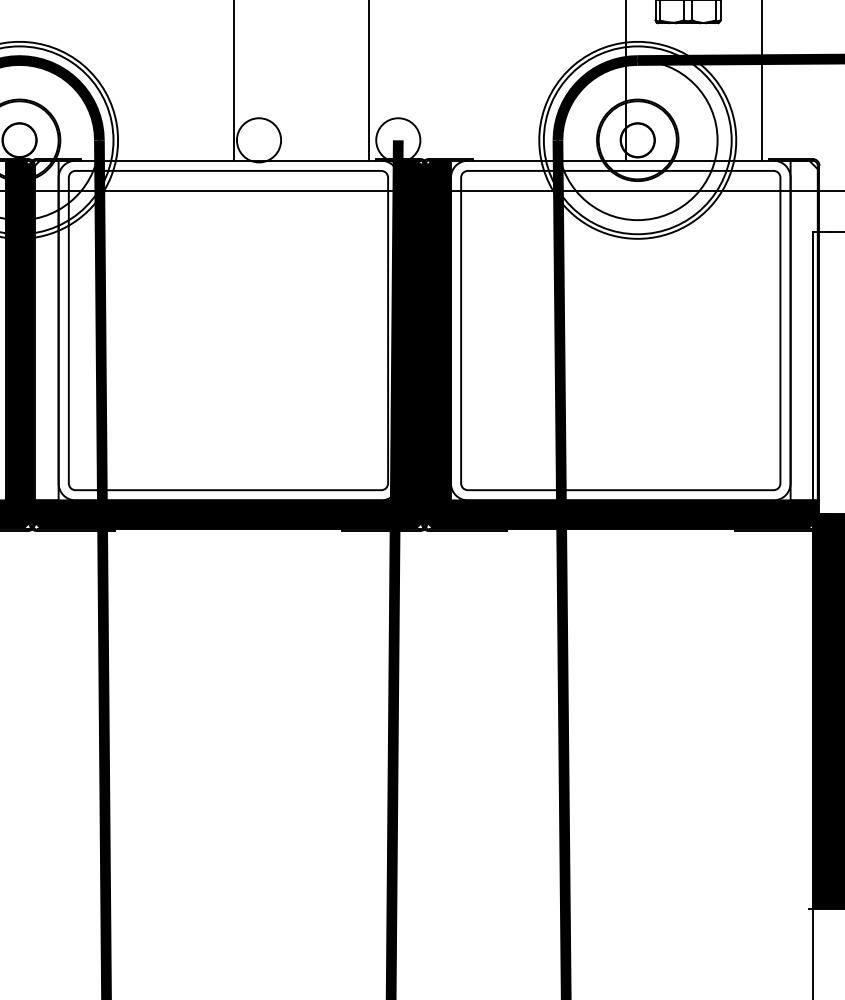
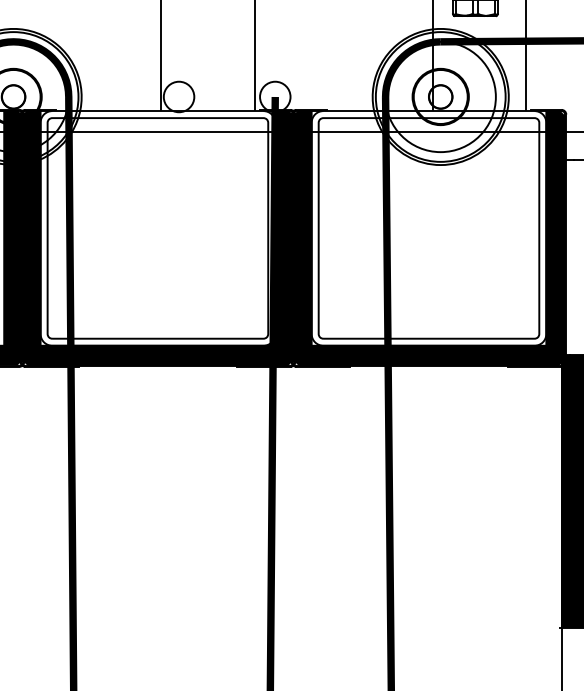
fill: (44, 330) -> (30, 228), added
fill: (803, 330) -> (555, 228), added

